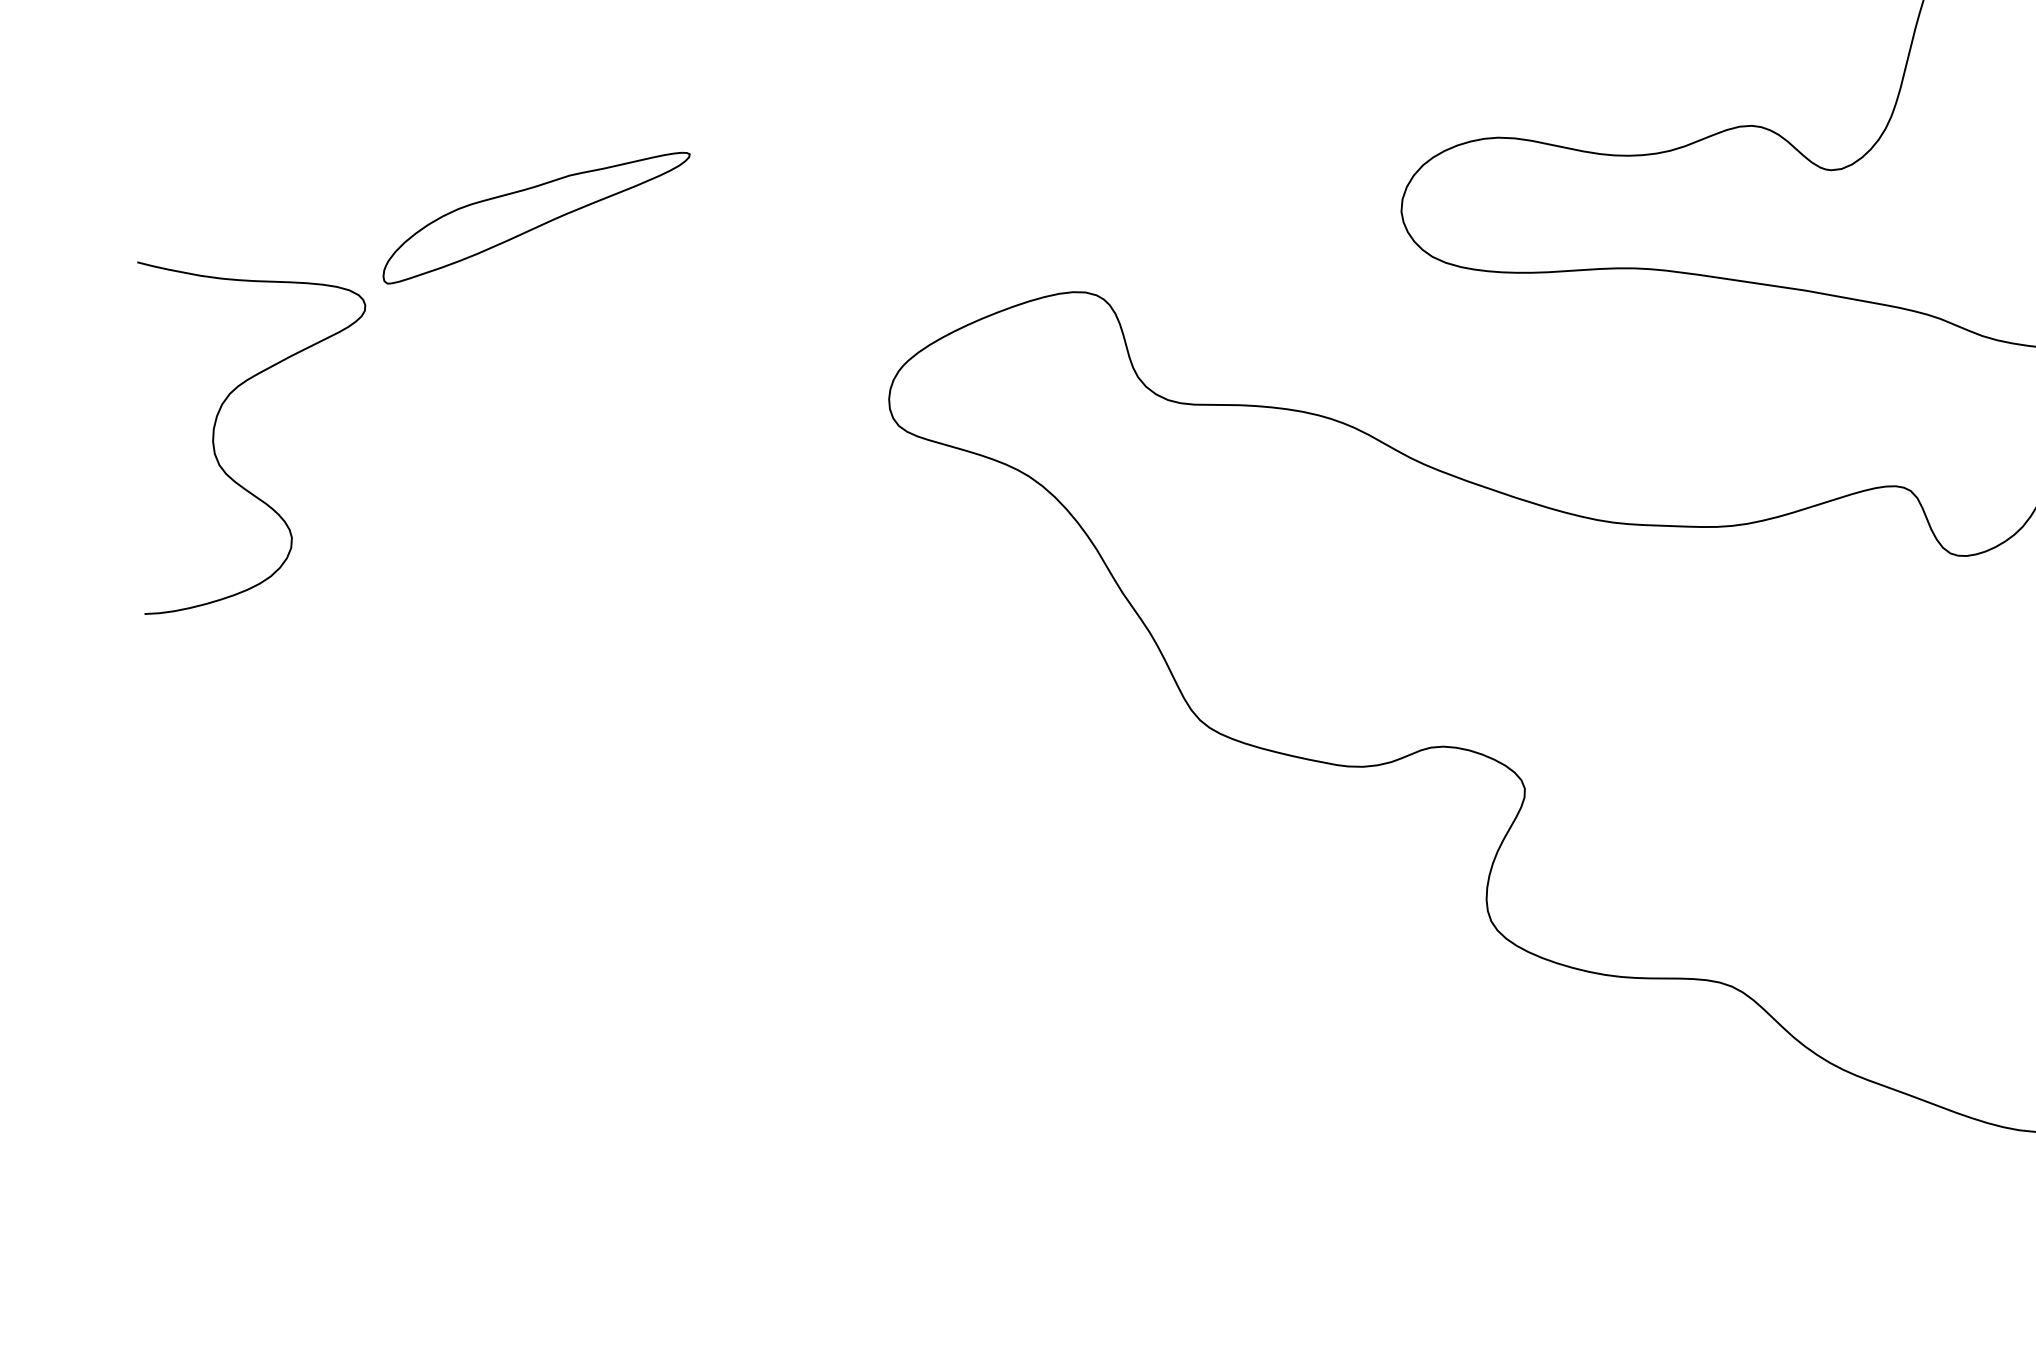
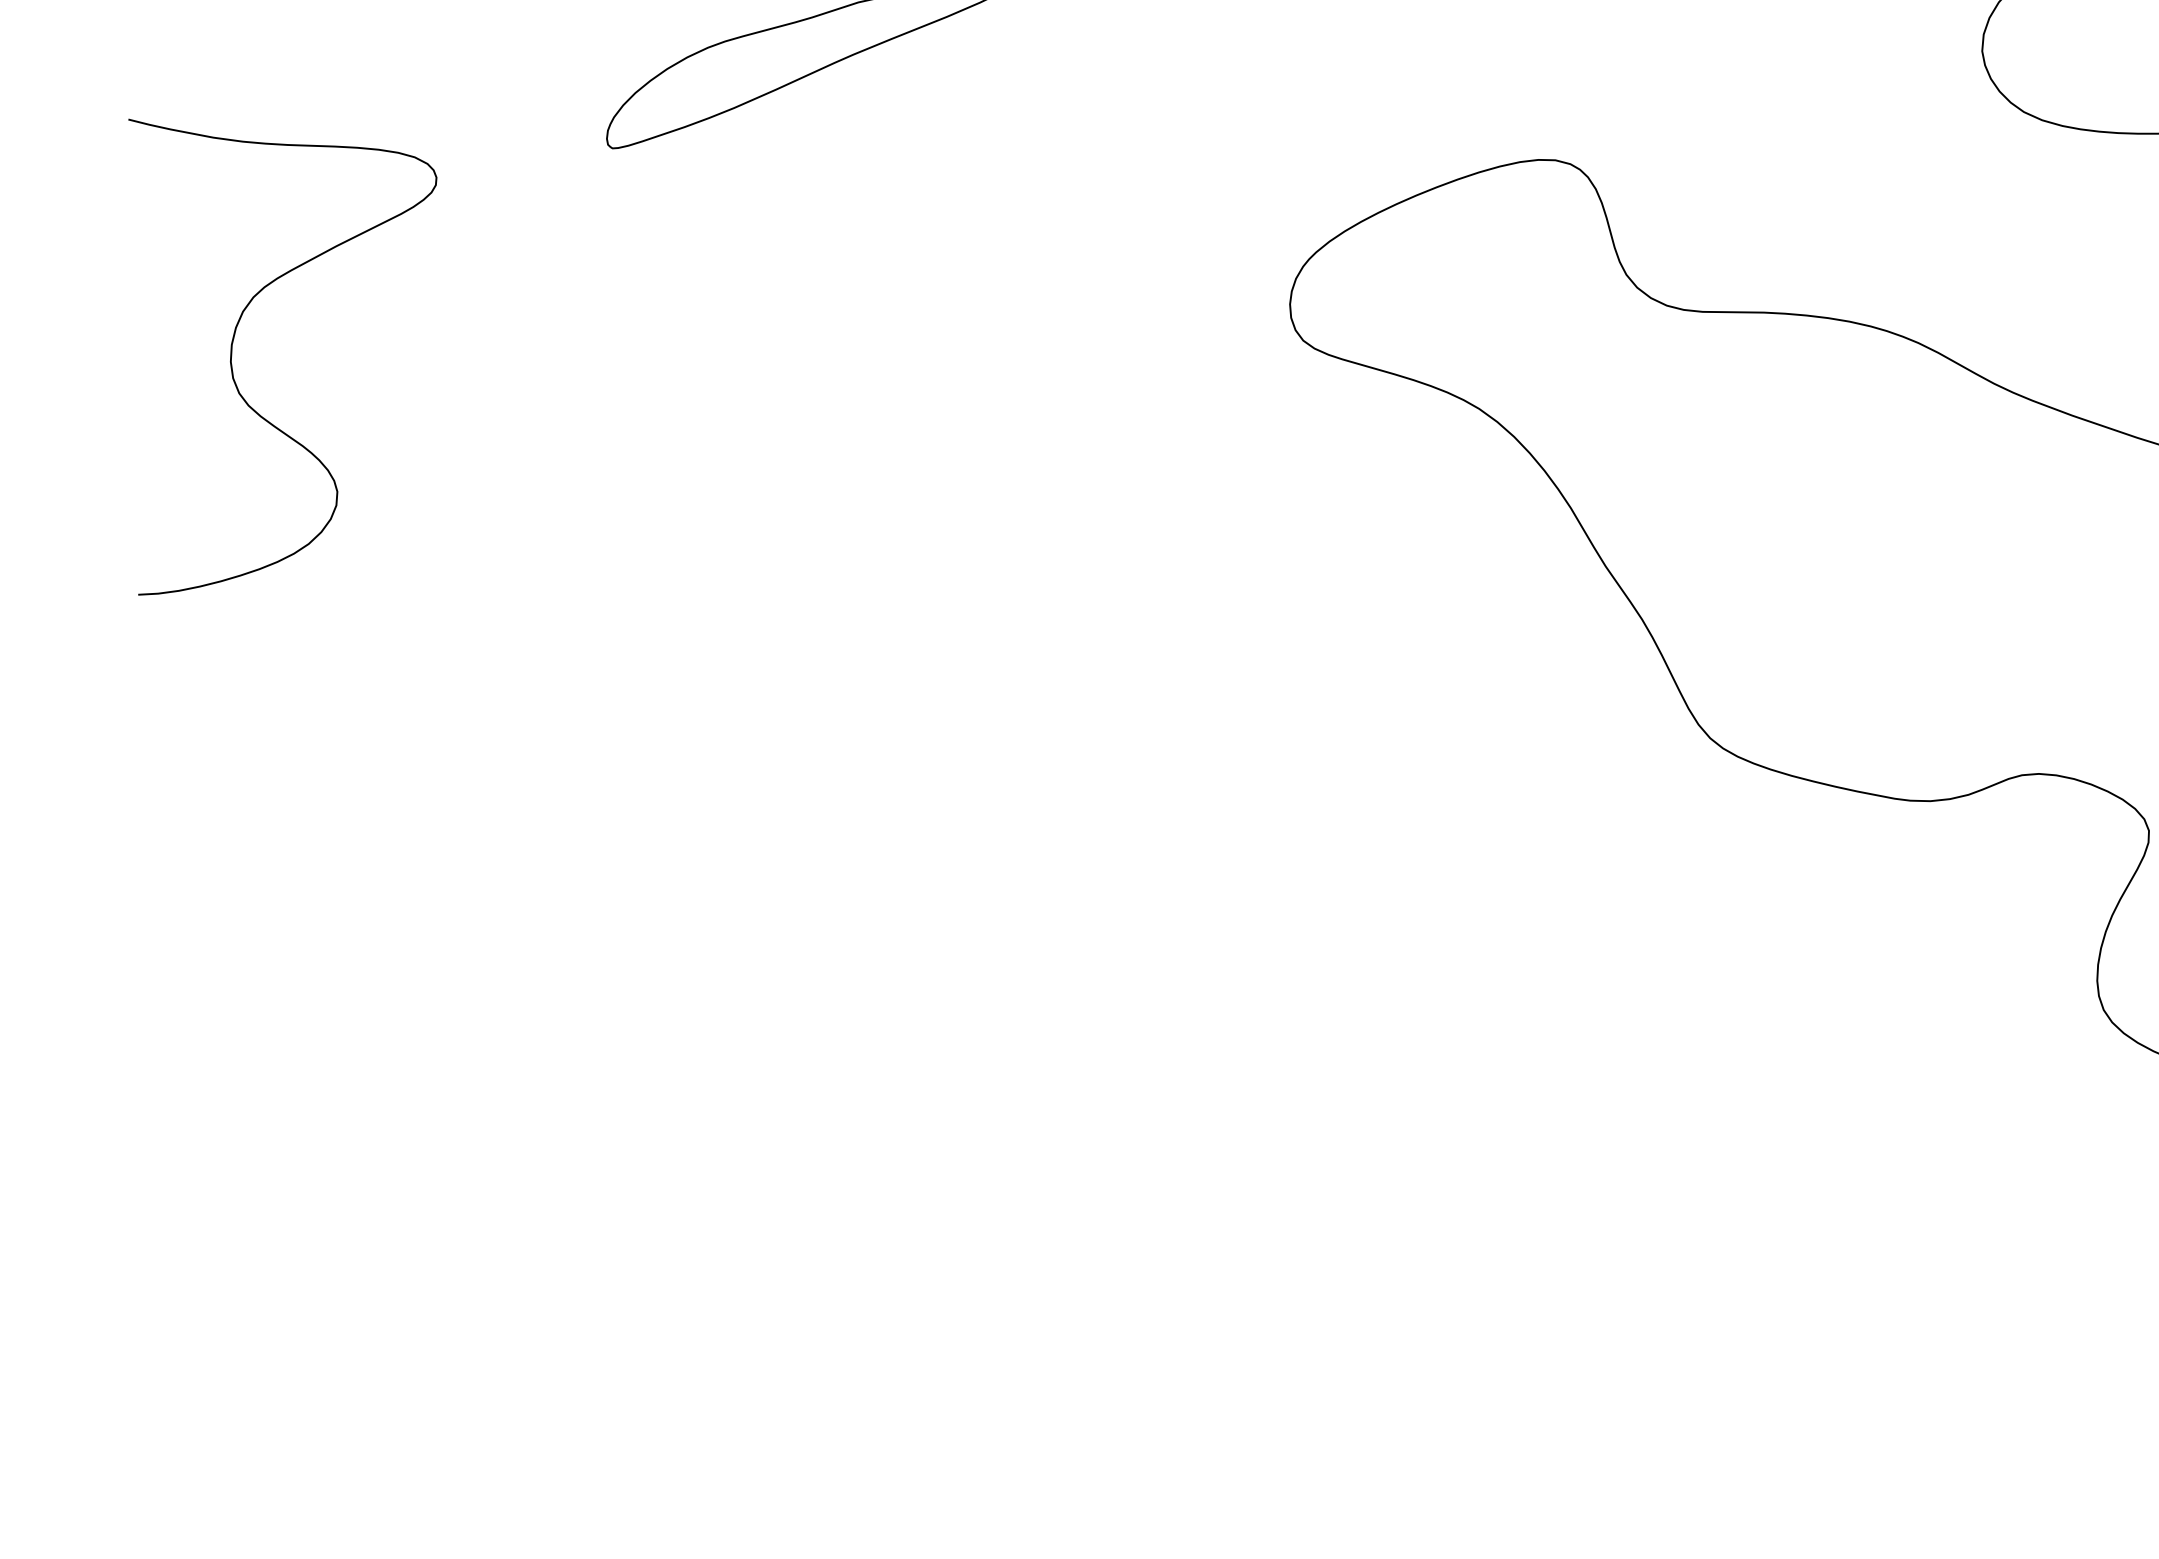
curve: (214, 437) -> (232, 356), moved

